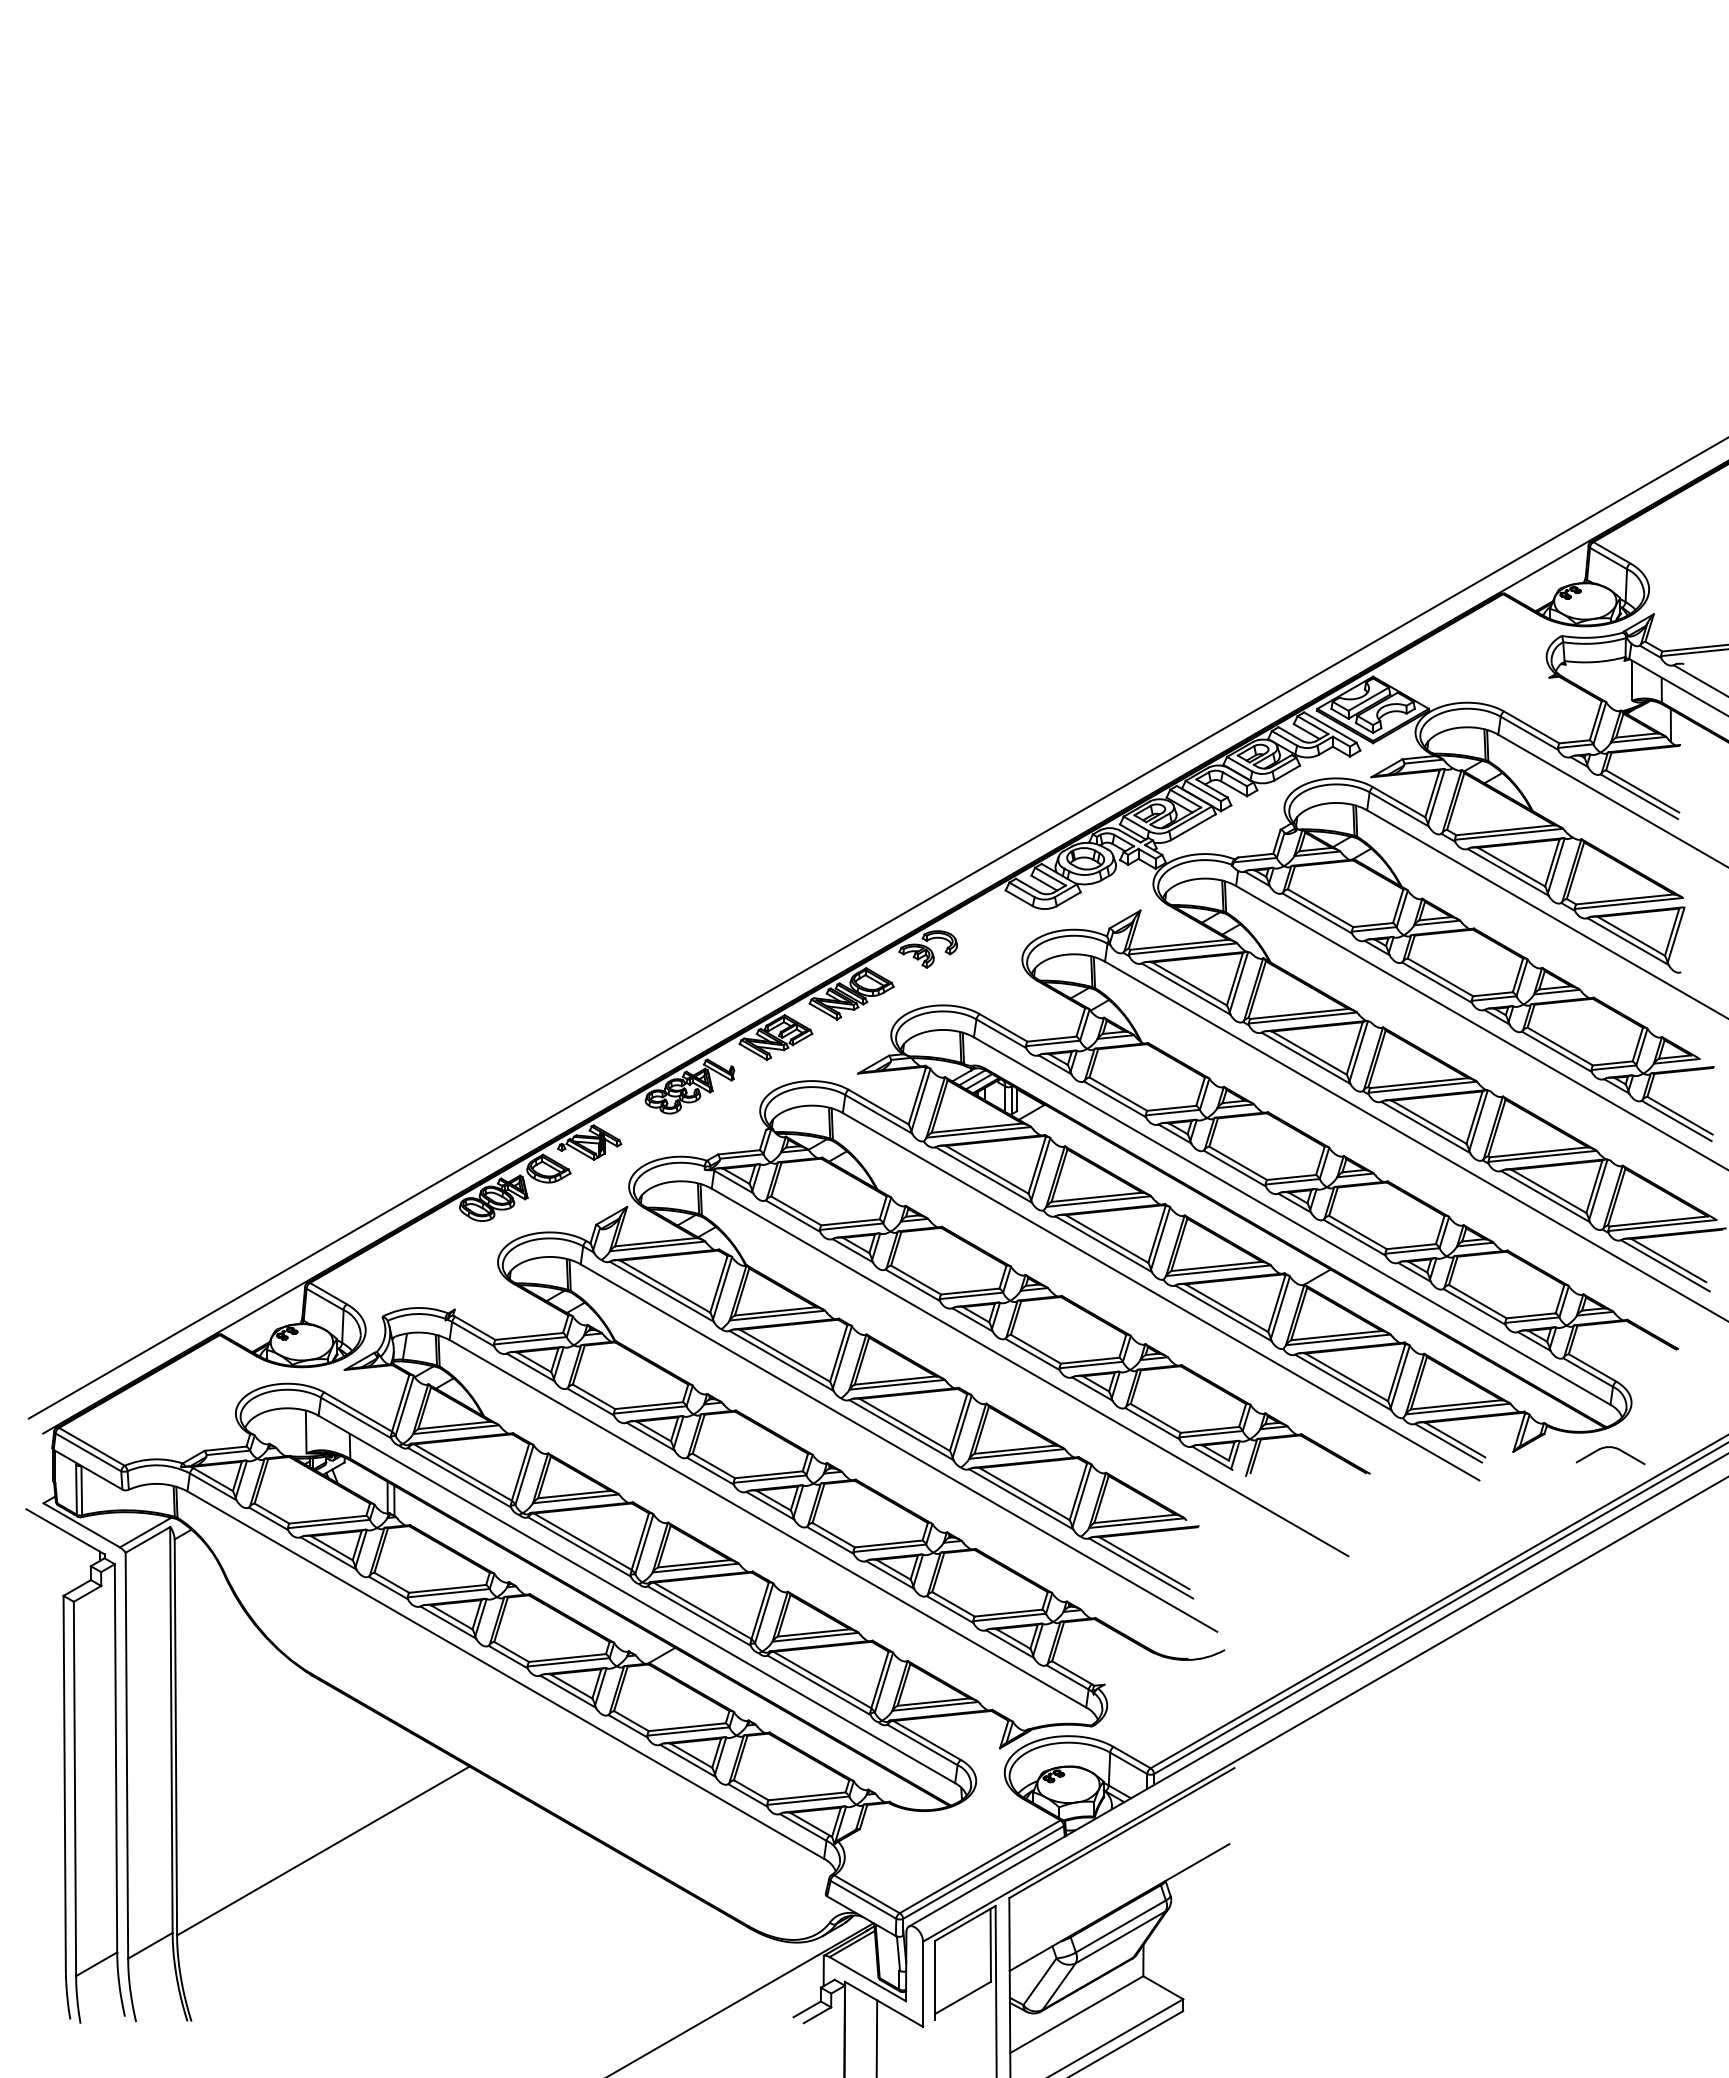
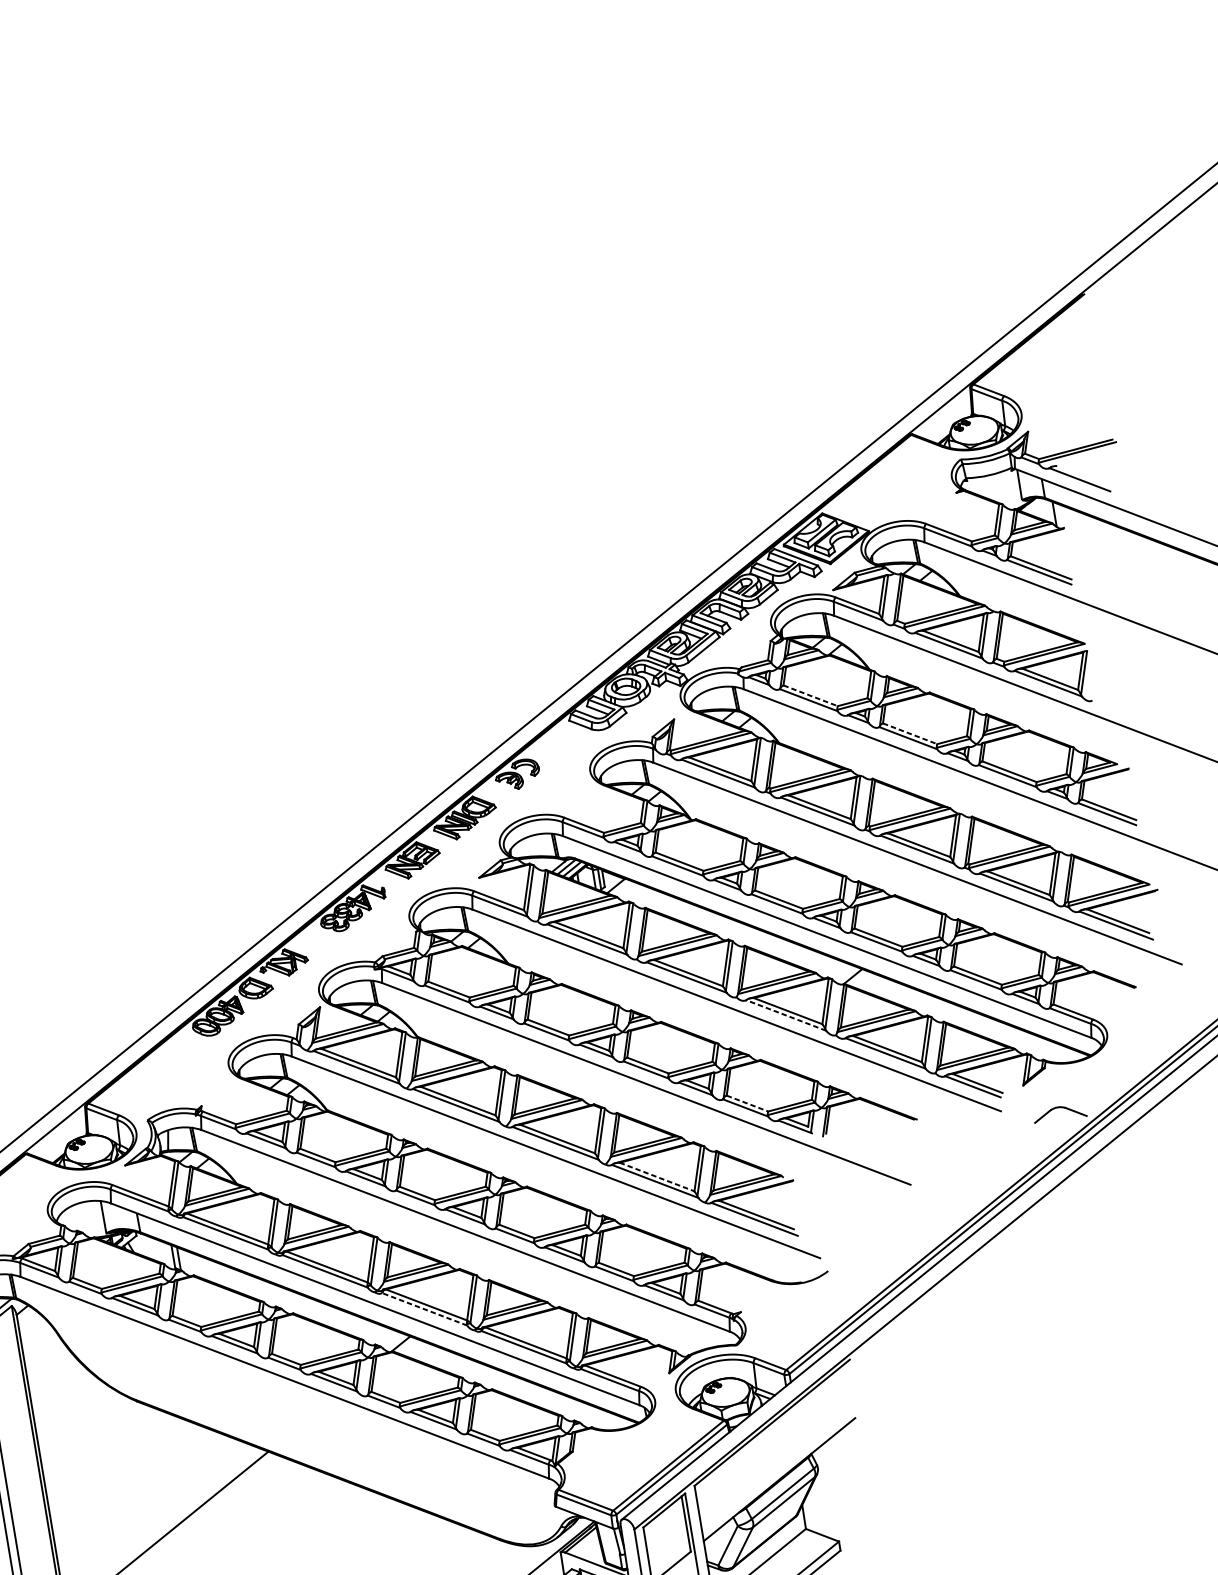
line: (1320, 908) -> (810, 696), solid -> dashed
line: (1440, 977) -> (910, 733), solid -> dashed
line: (1223, 1313) -> (786, 1015), solid -> dashed
line: (1155, 1418) -> (747, 1103), solid -> dashed
part: (1610, 1448) -> (1059, 1108), moved
line: (1025, 1494) -> (657, 1177), solid -> dashed
line: (698, 1615) -> (423, 1308), solid -> dashed

